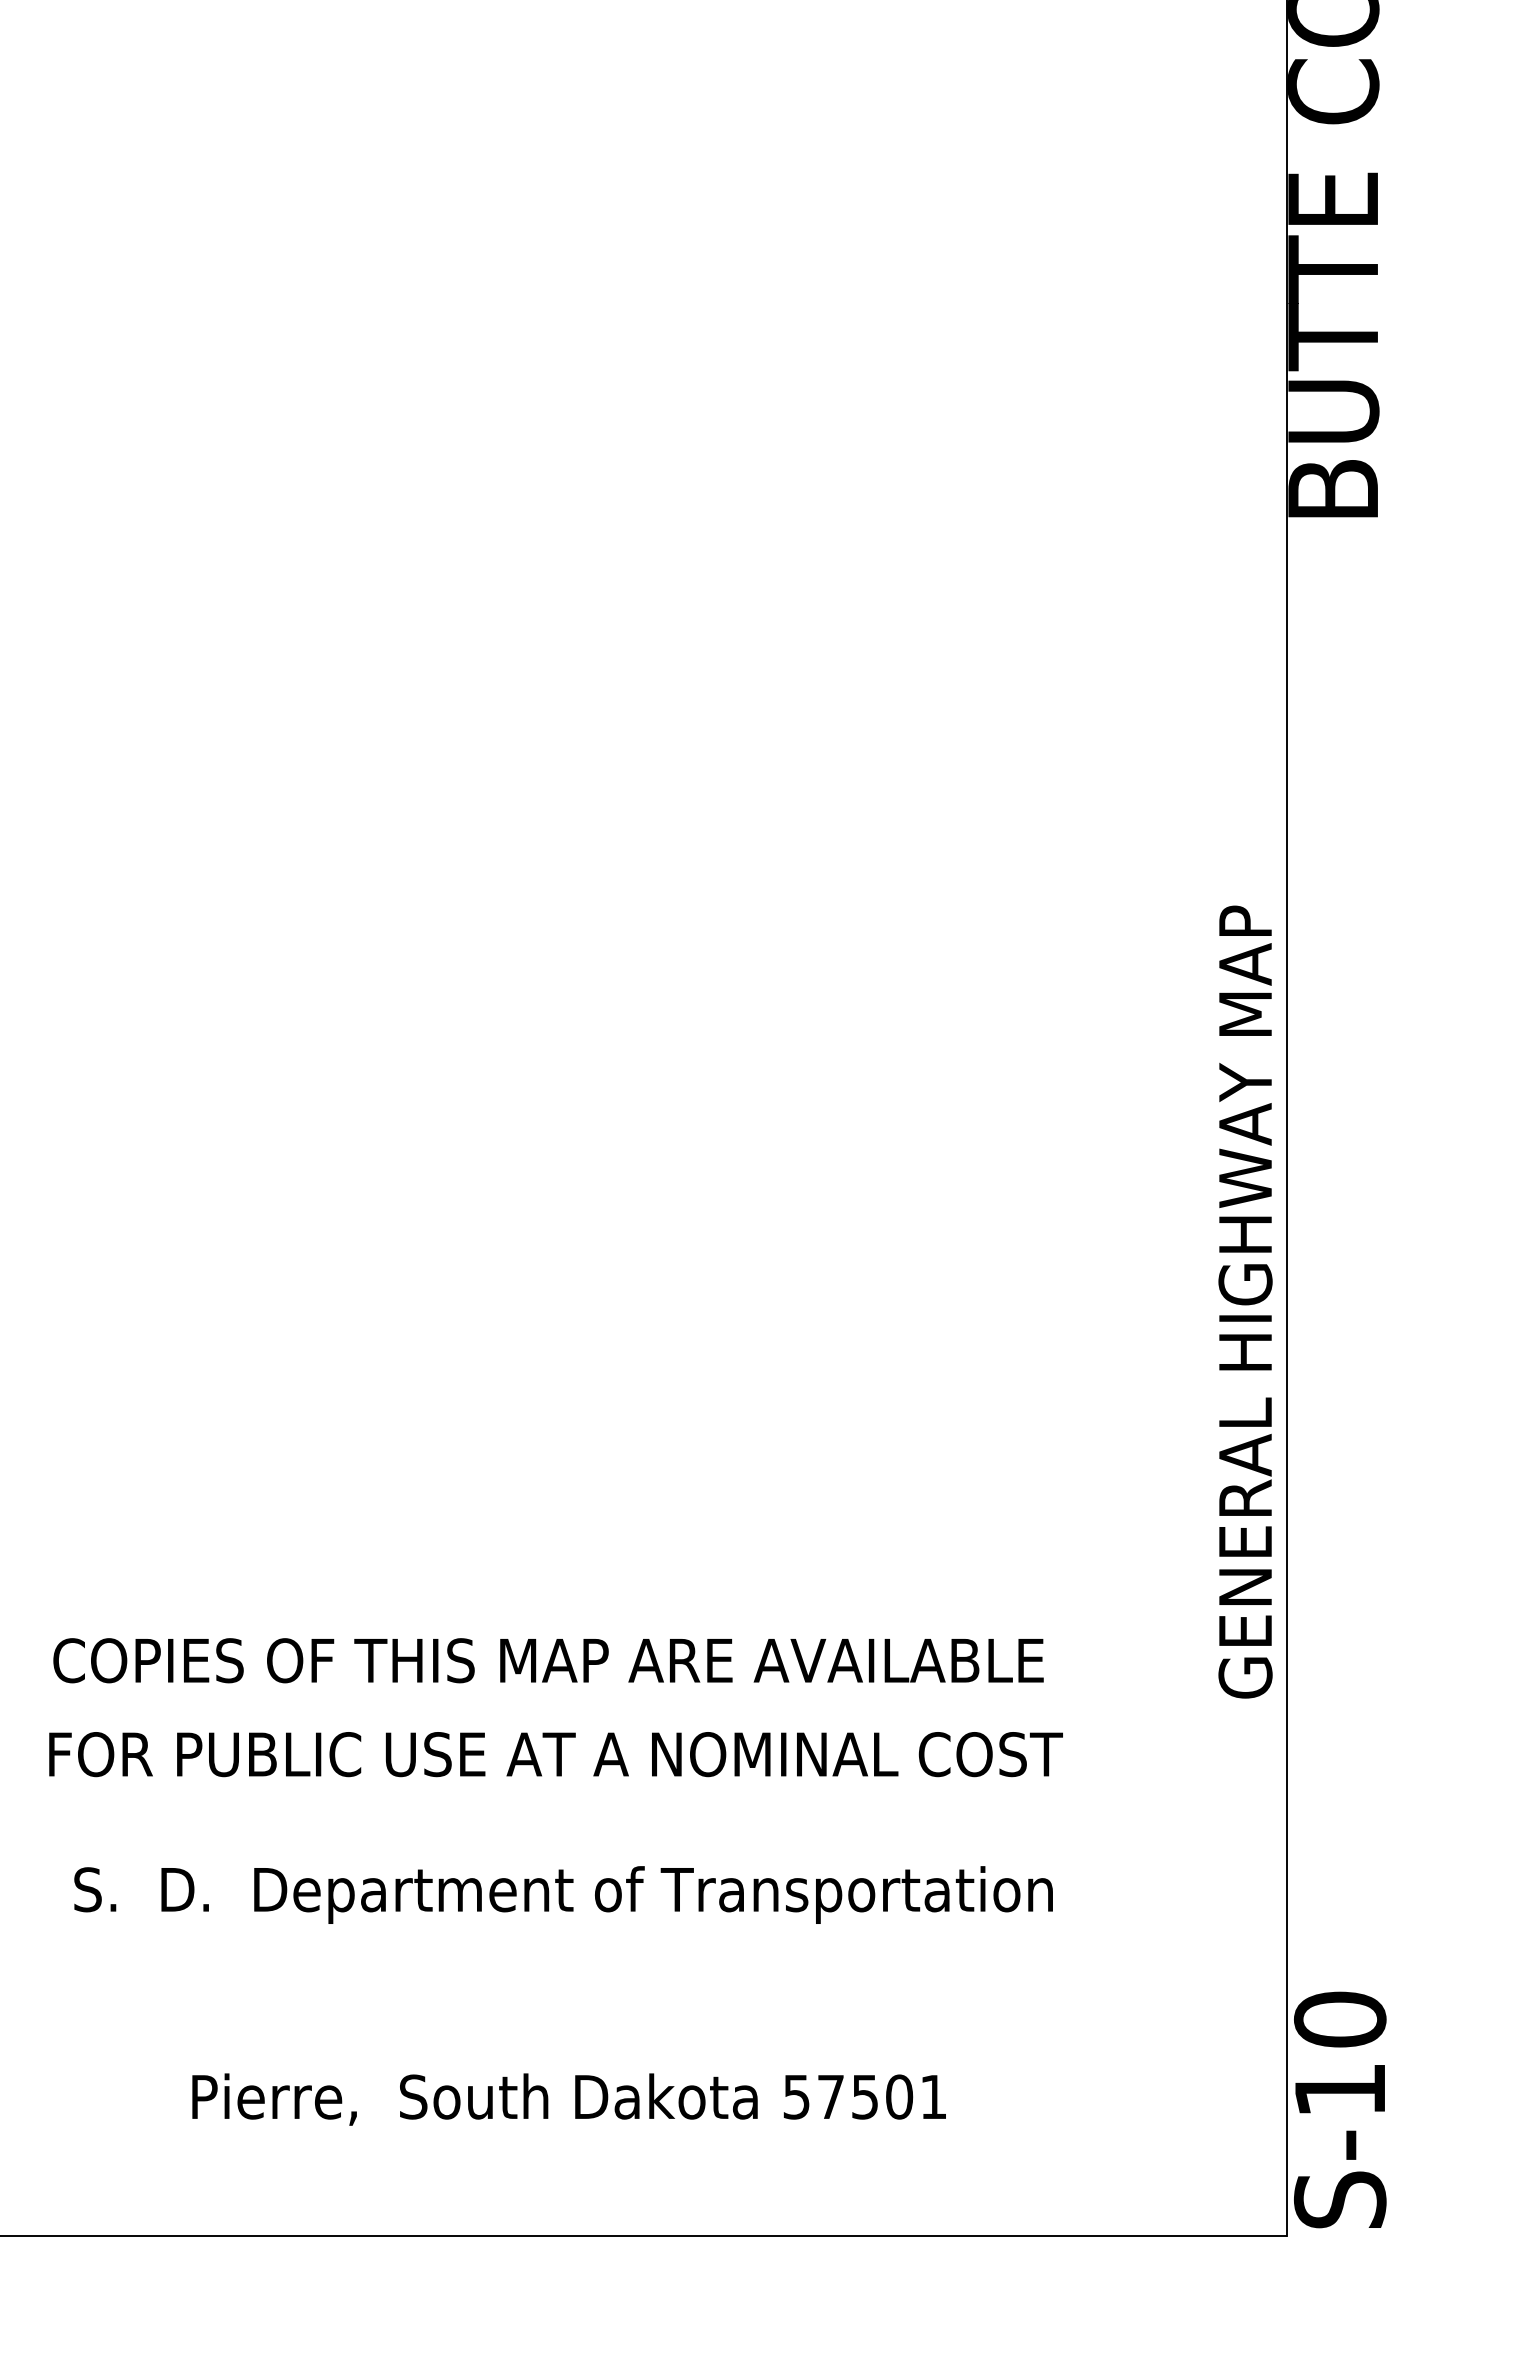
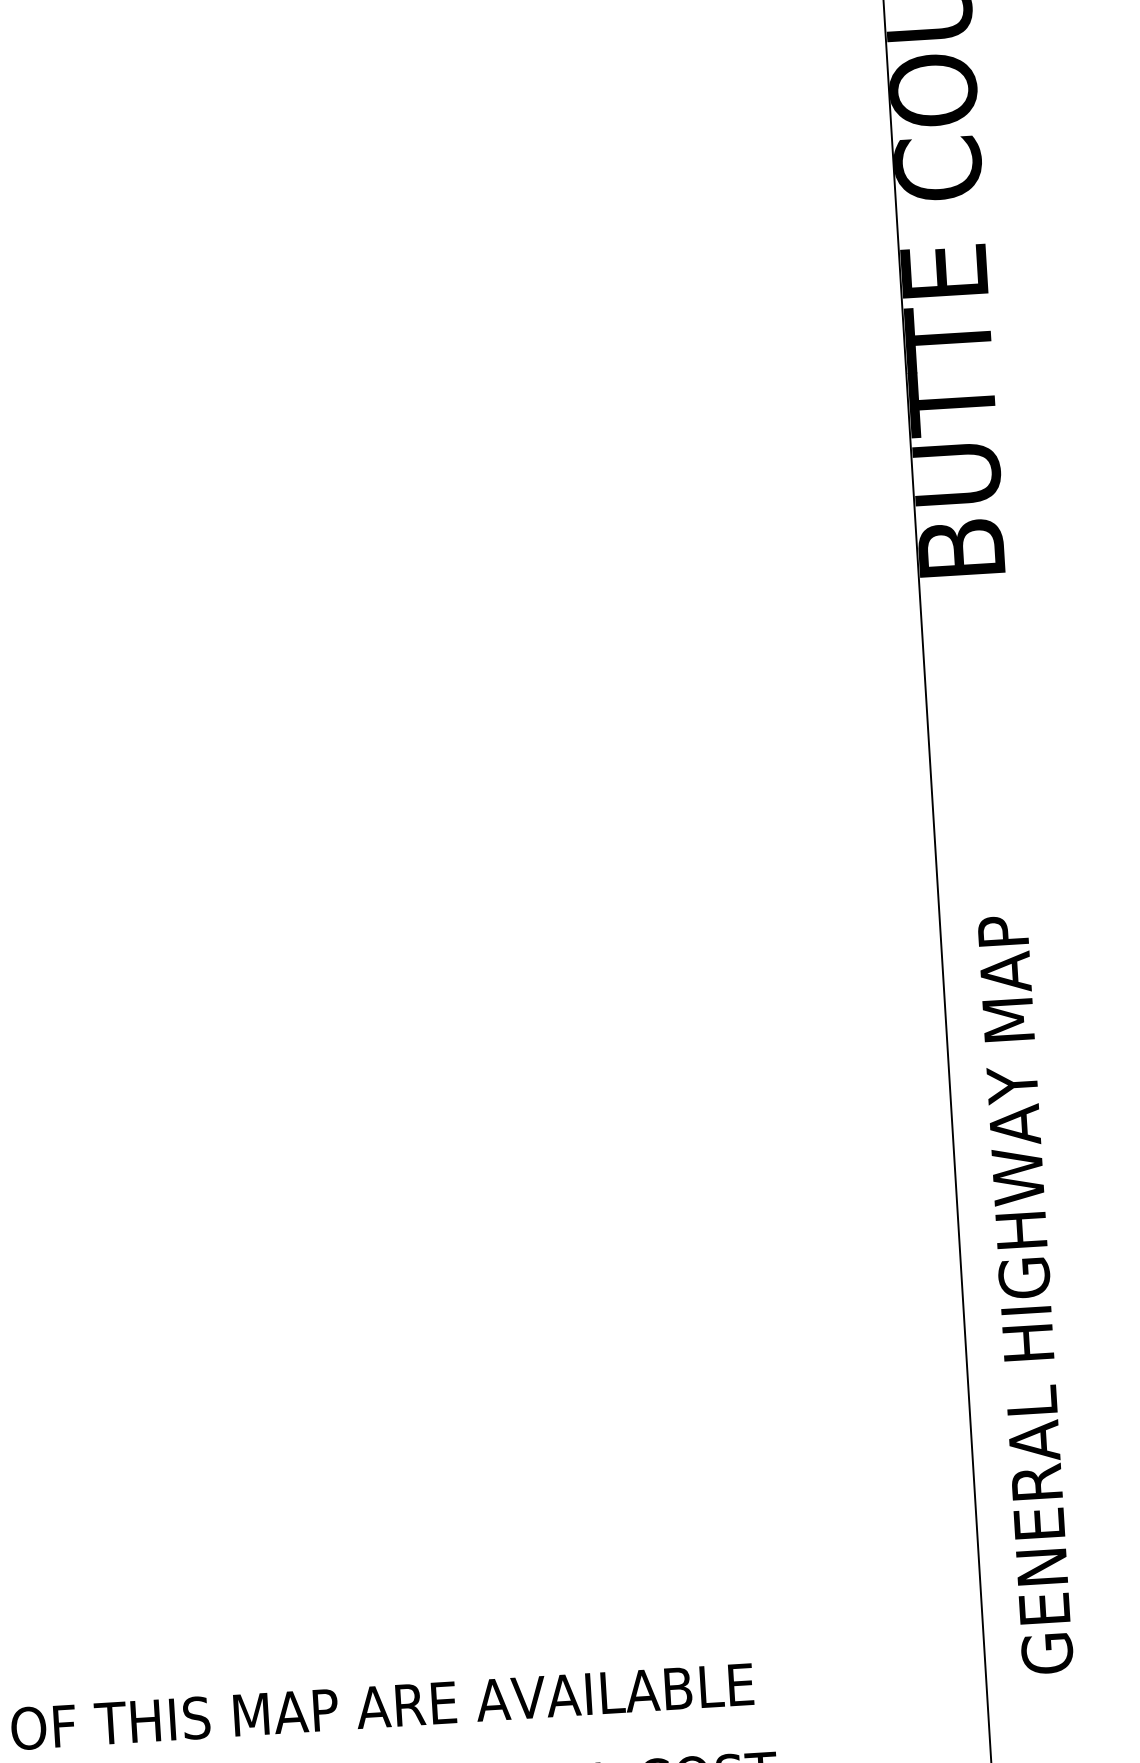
text: (1245, 1301) -> (1025, 1294), moved

